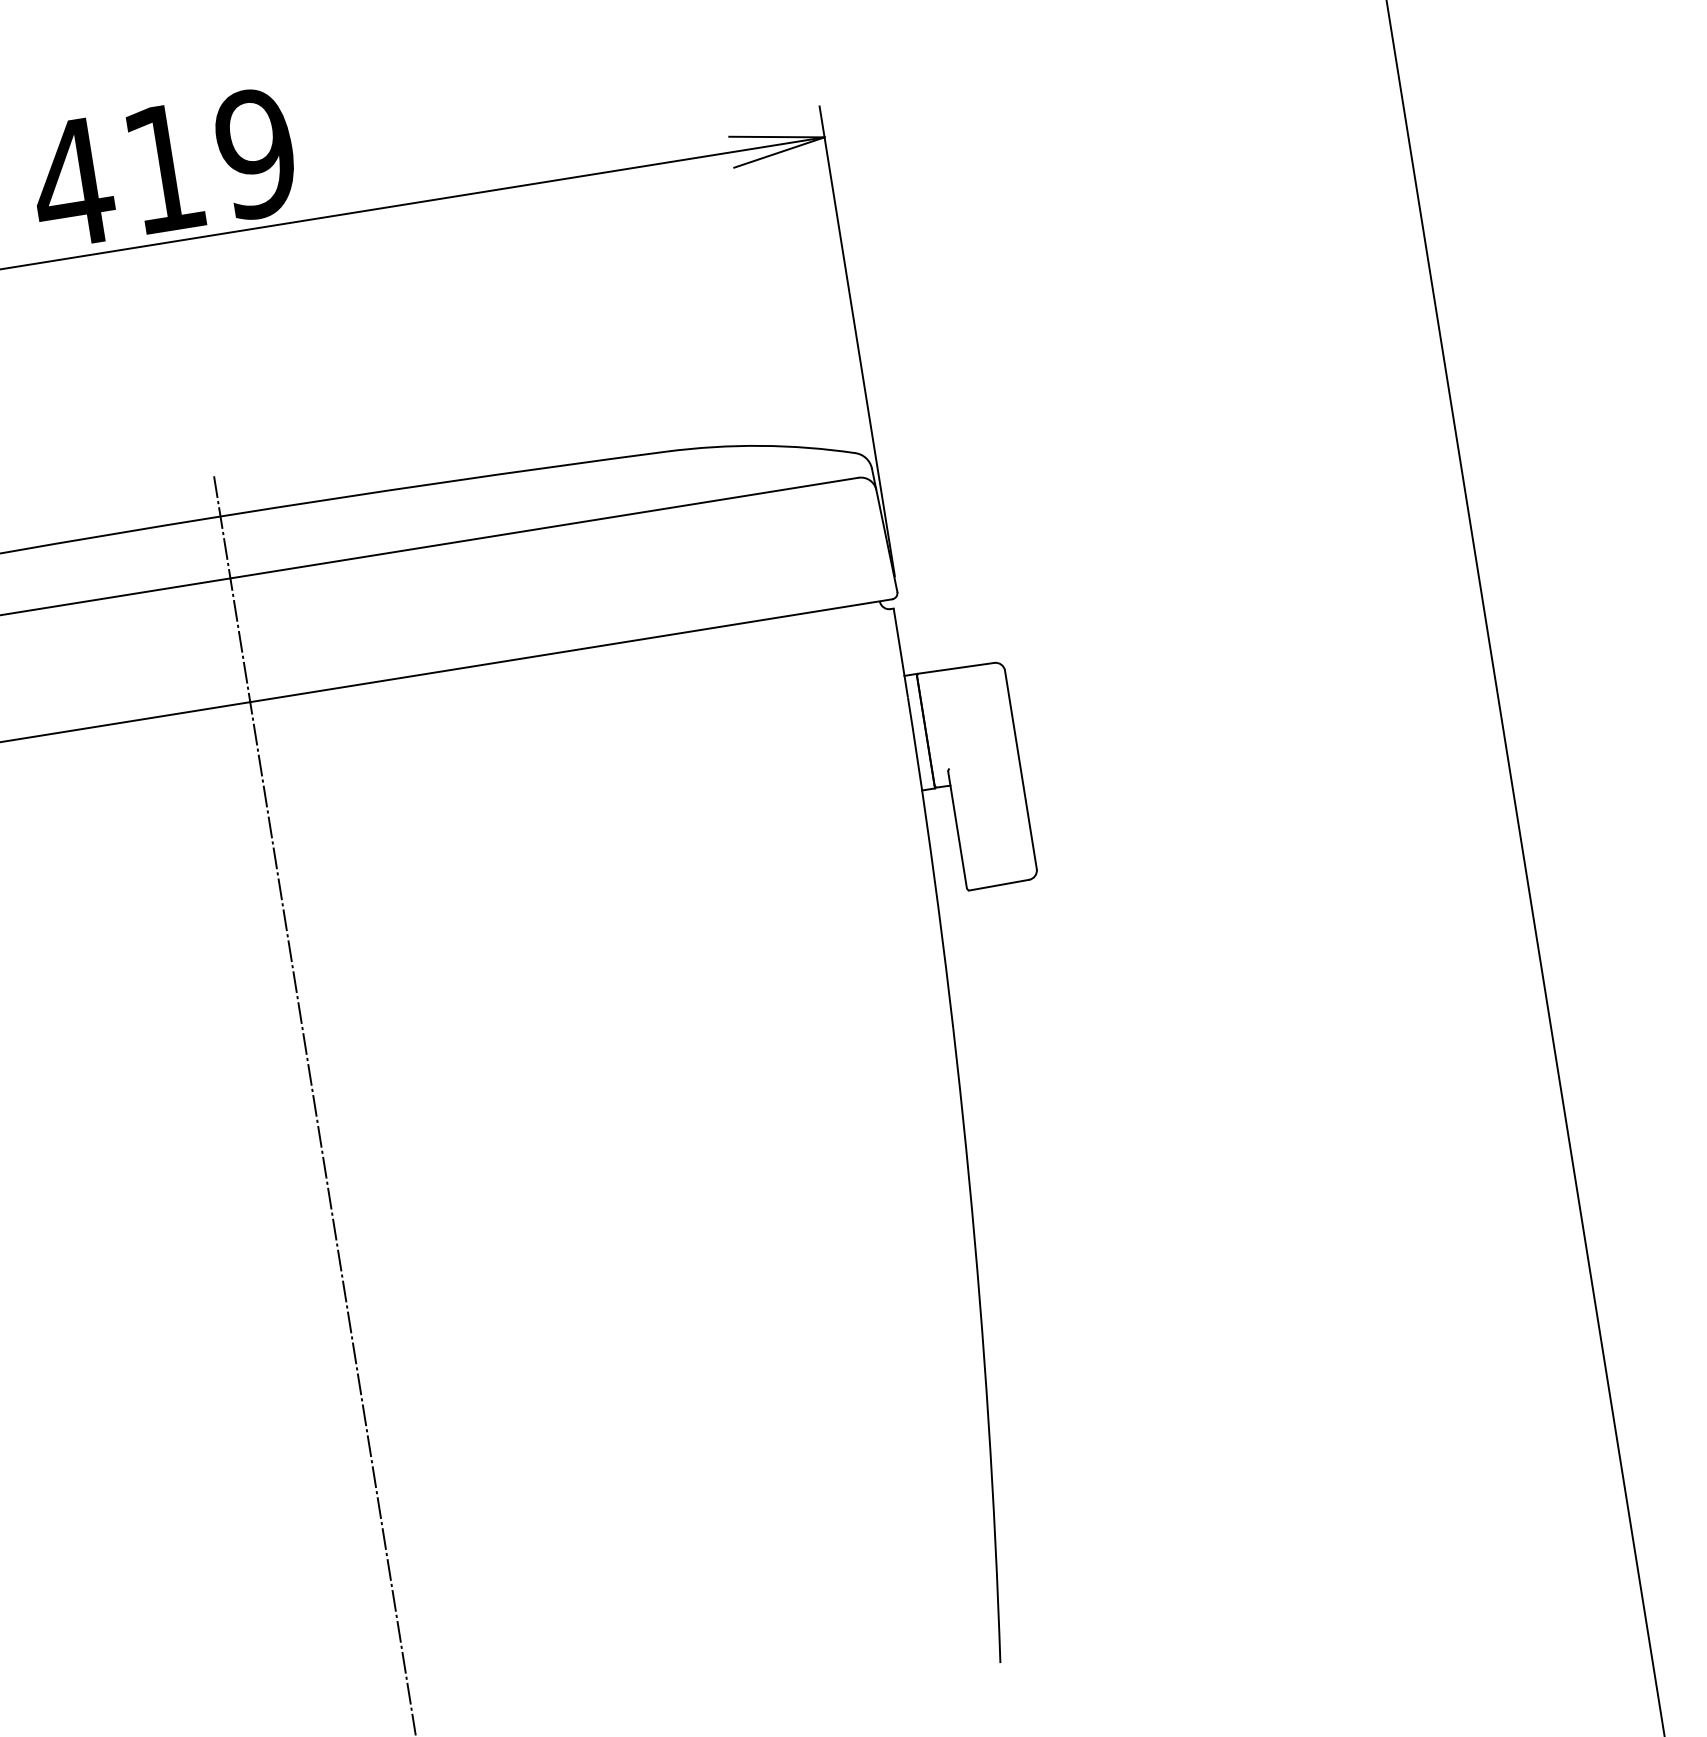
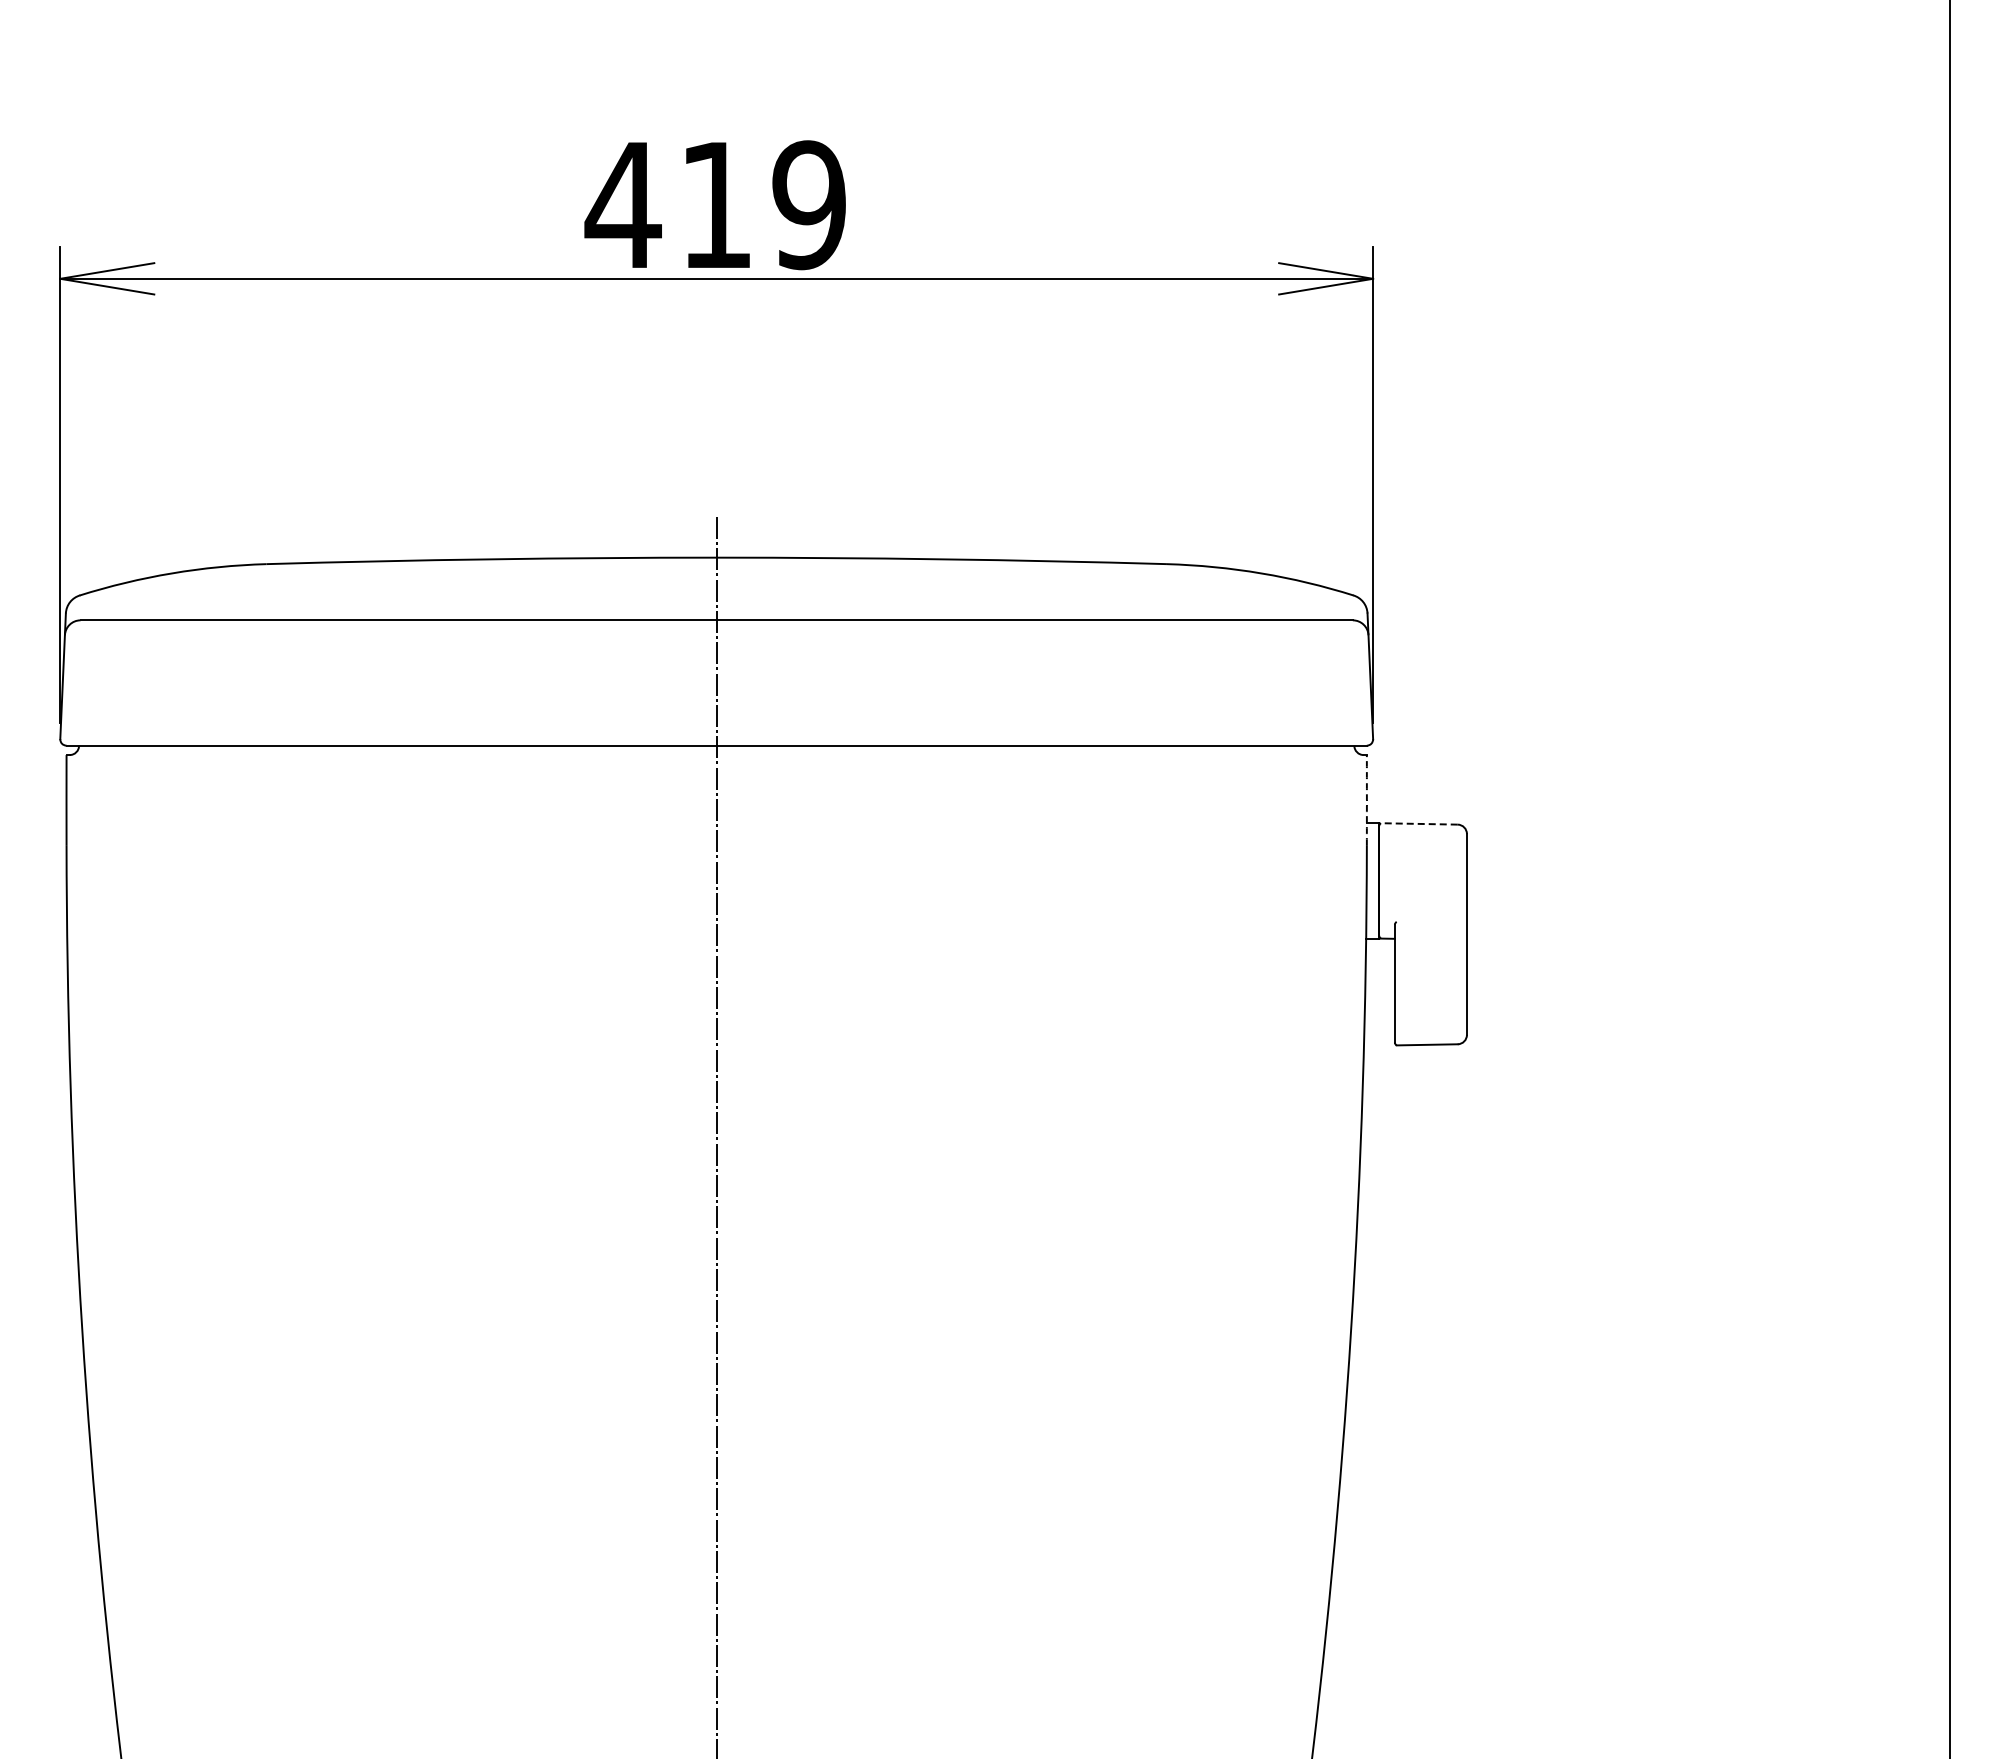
arc: (900, 653) -> (1366, 800), solid -> dashed
line: (955, 668) -> (1418, 823), solid -> dashed

